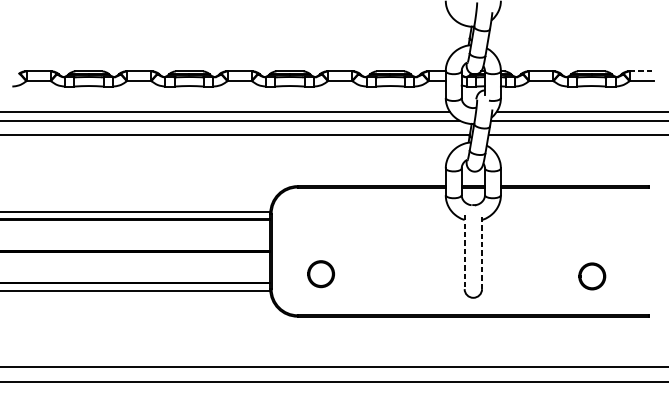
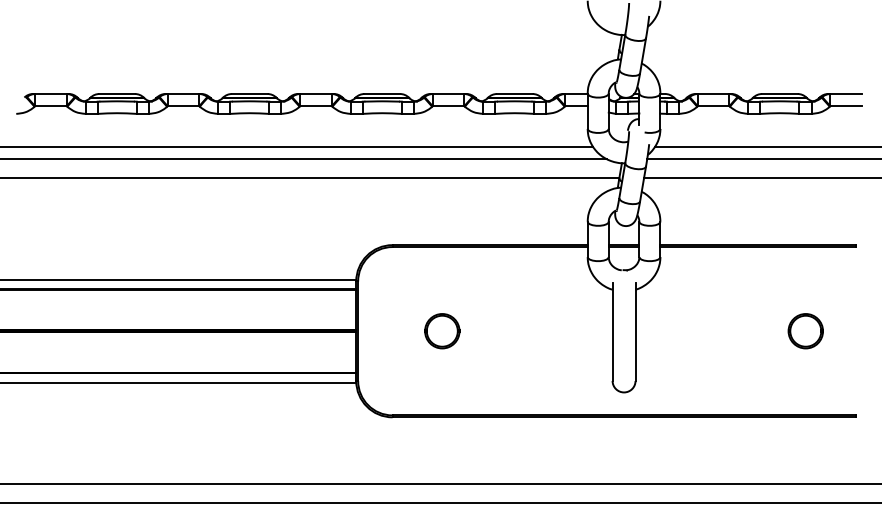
line: (642, 71) -> (846, 94), dashed -> solid
line: (464, 252) -> (612, 332), dashed -> solid
line: (482, 252) -> (635, 332), dashed -> solid
part: (321, 274) -> (442, 331), moved
part: (592, 276) -> (805, 331), moved

